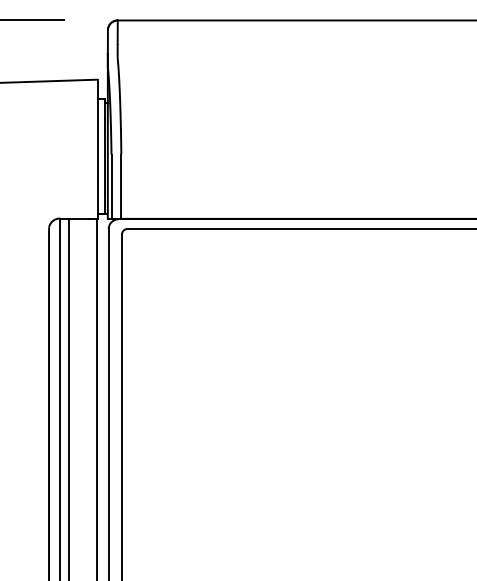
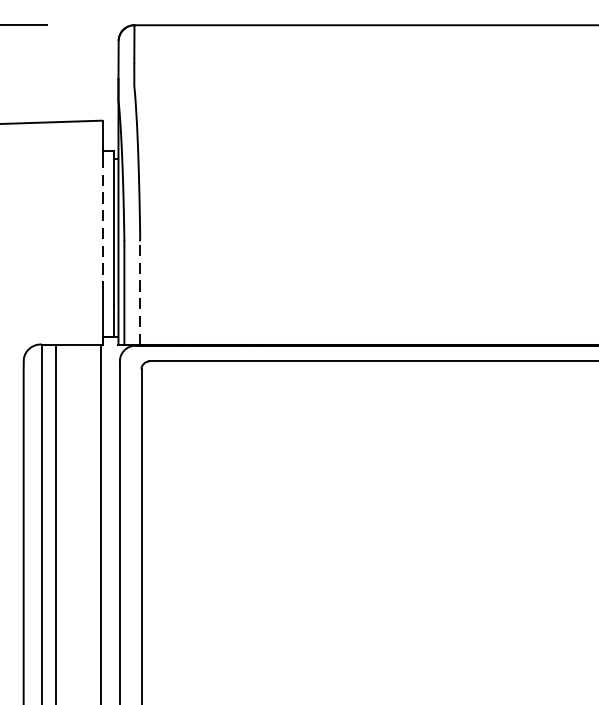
line: (98, 141) -> (103, 220), solid -> dashed
line: (121, 186) -> (140, 292), solid -> dashed

